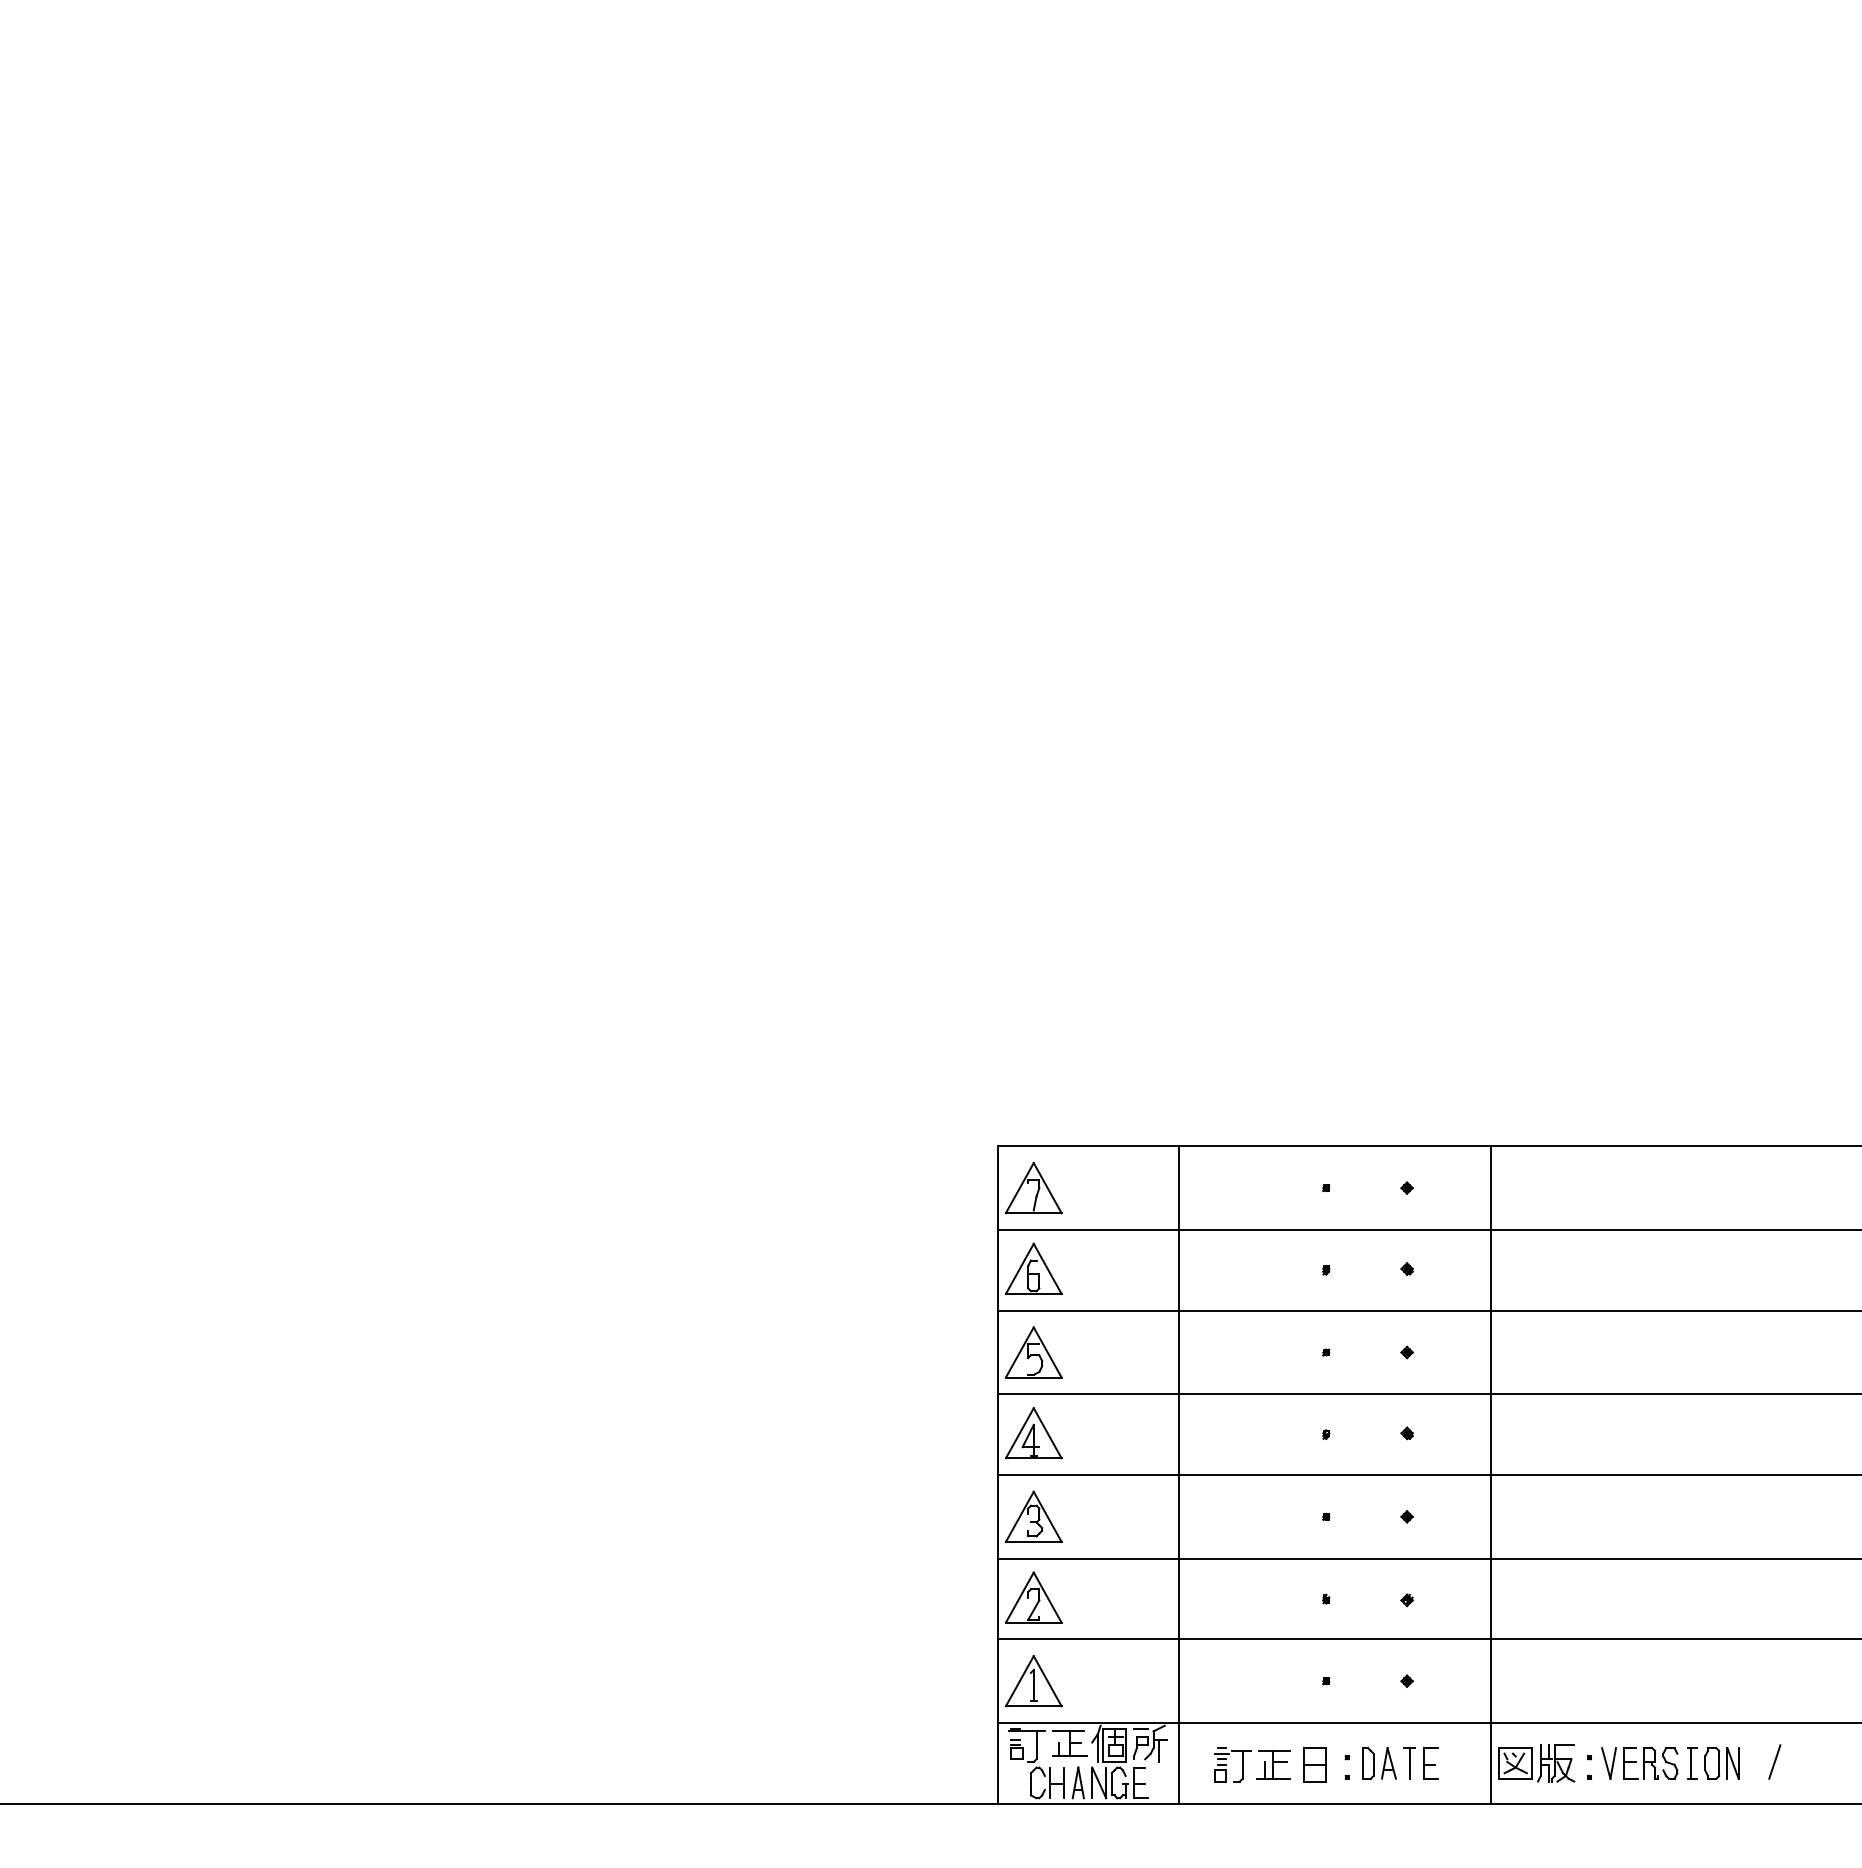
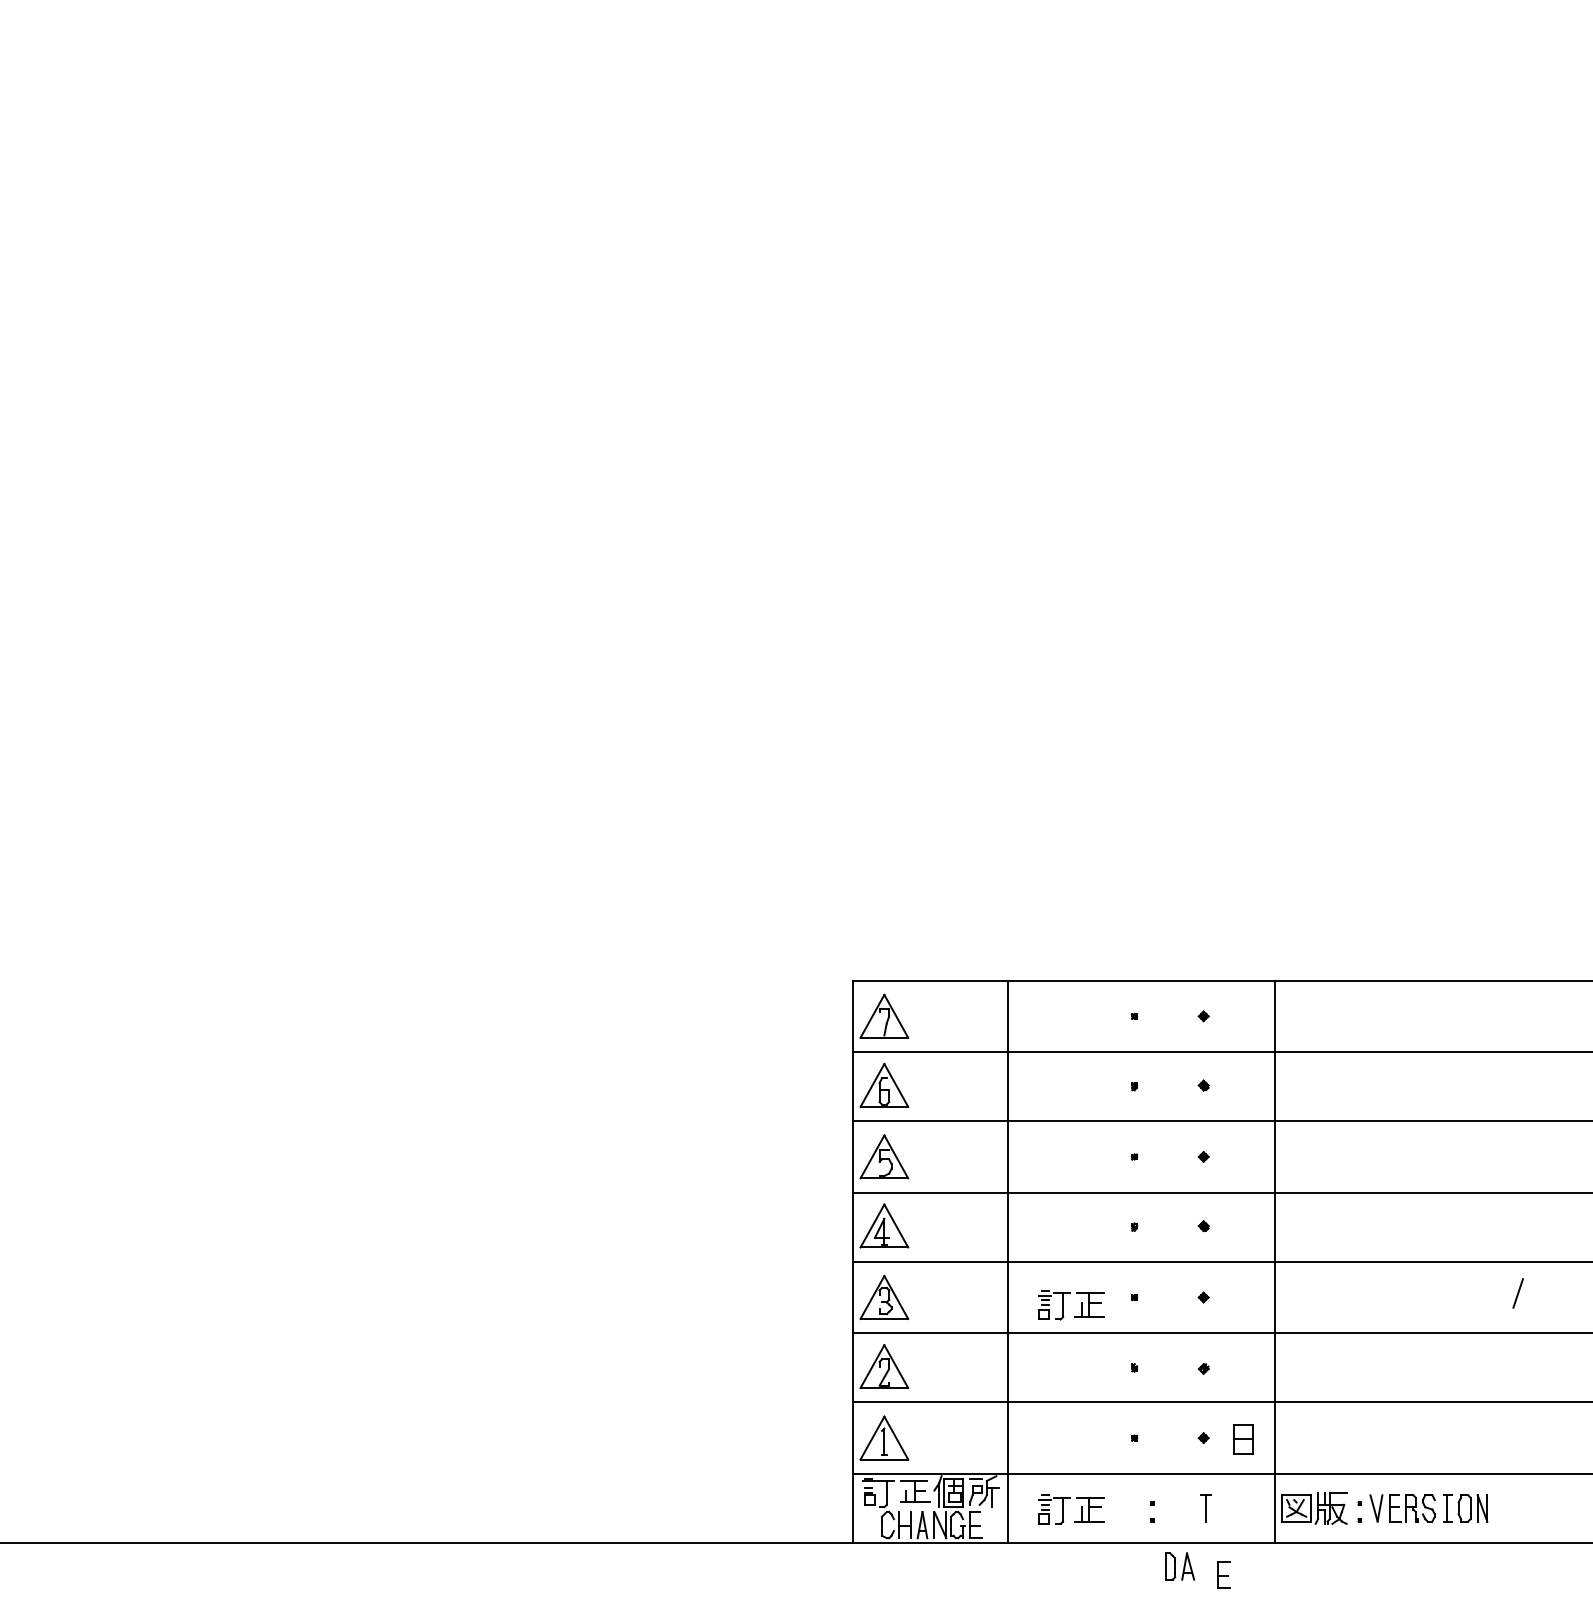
part: (1243, 1525) -> (1063, 1304), added
line: (1774, 1761) -> (1517, 1292), moved
part: (1379, 1763) -> (1180, 1566), moved
part: (1430, 1763) -> (1223, 1575), moved
part: (1314, 1764) -> (1243, 1439), moved

